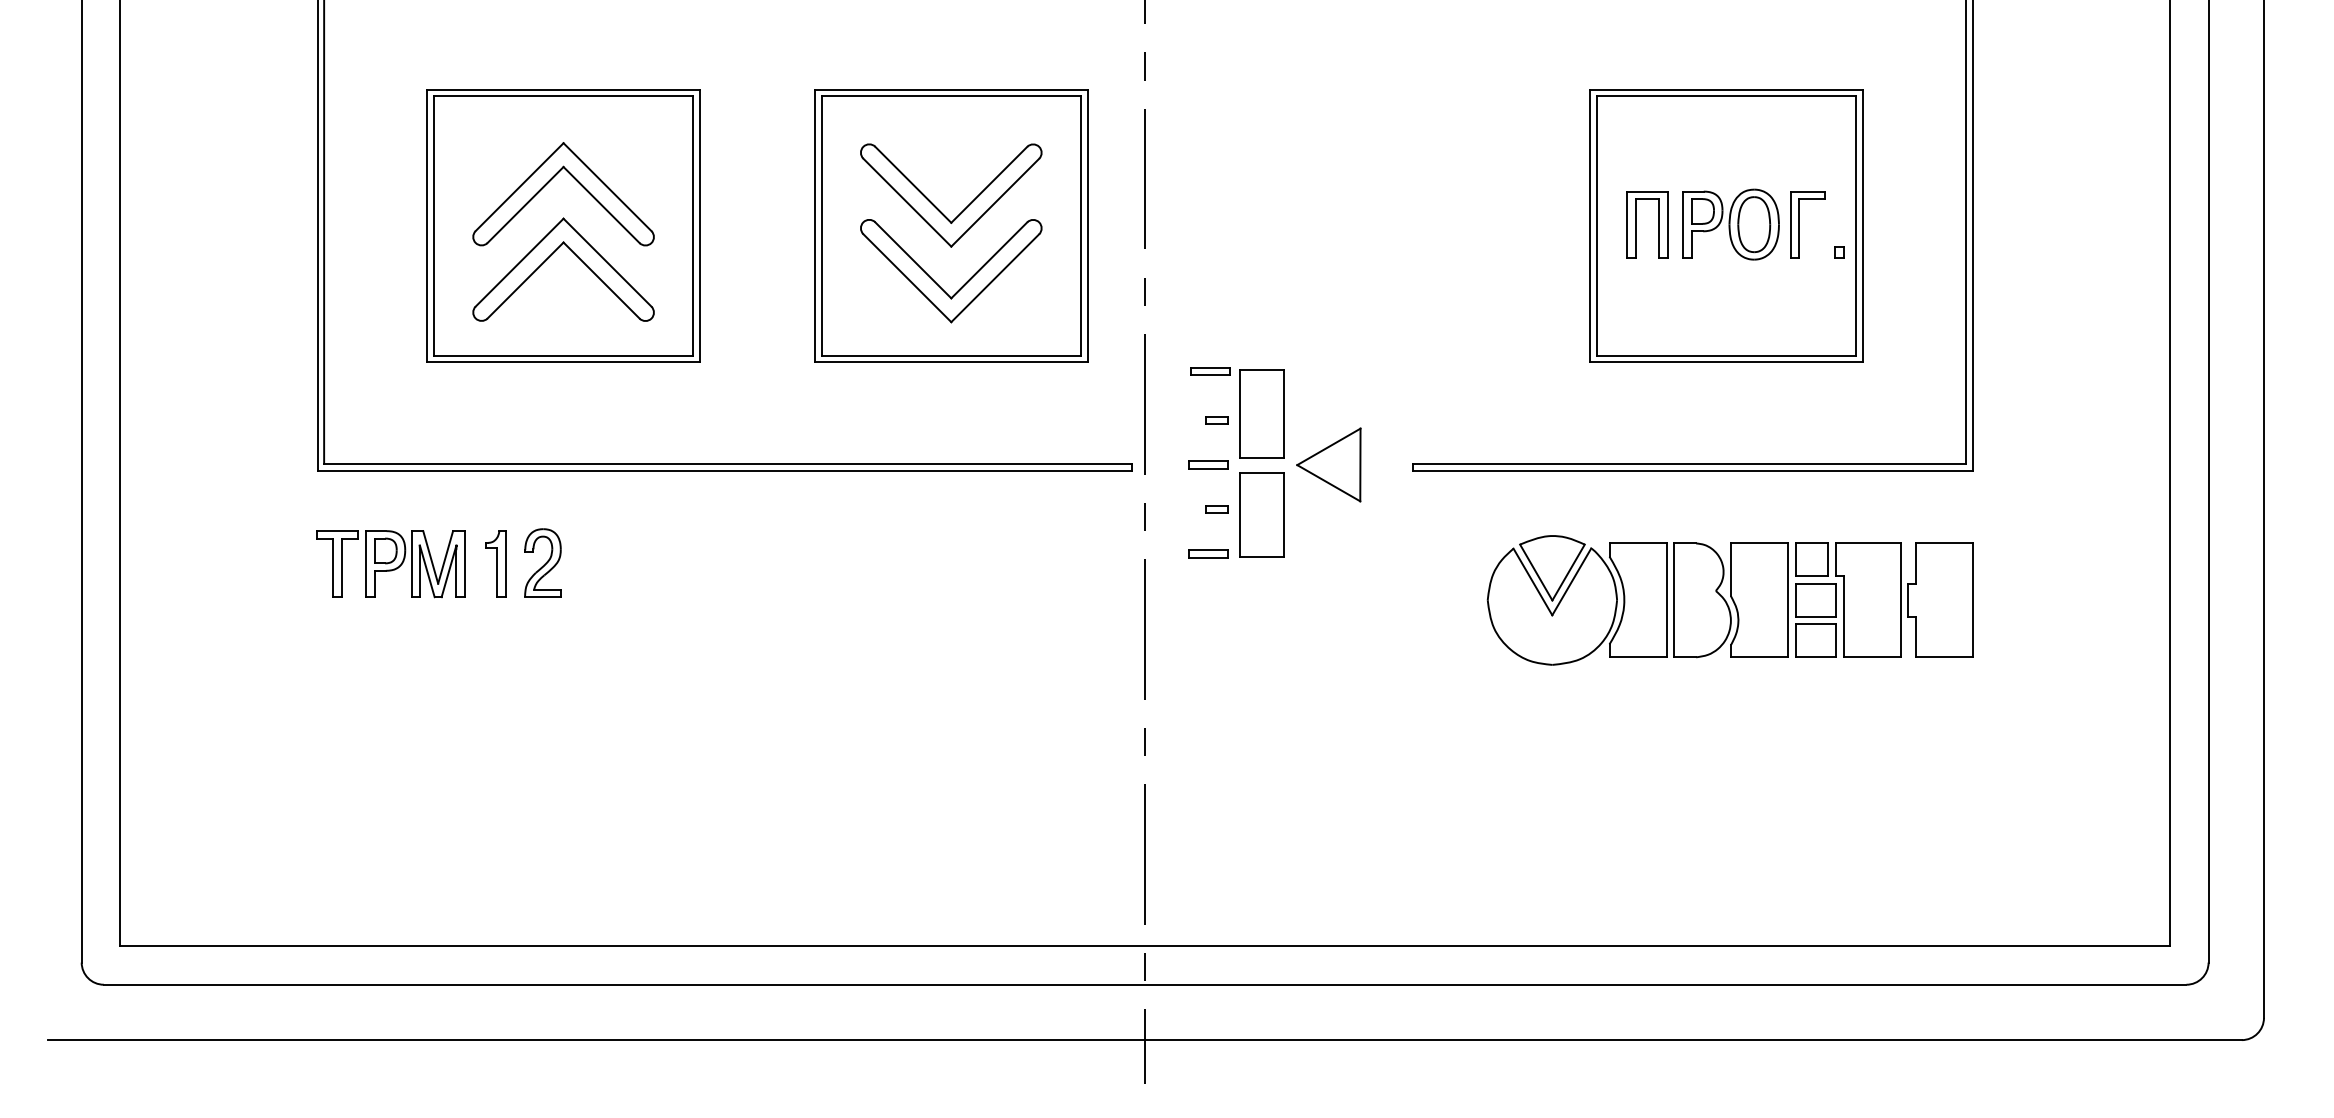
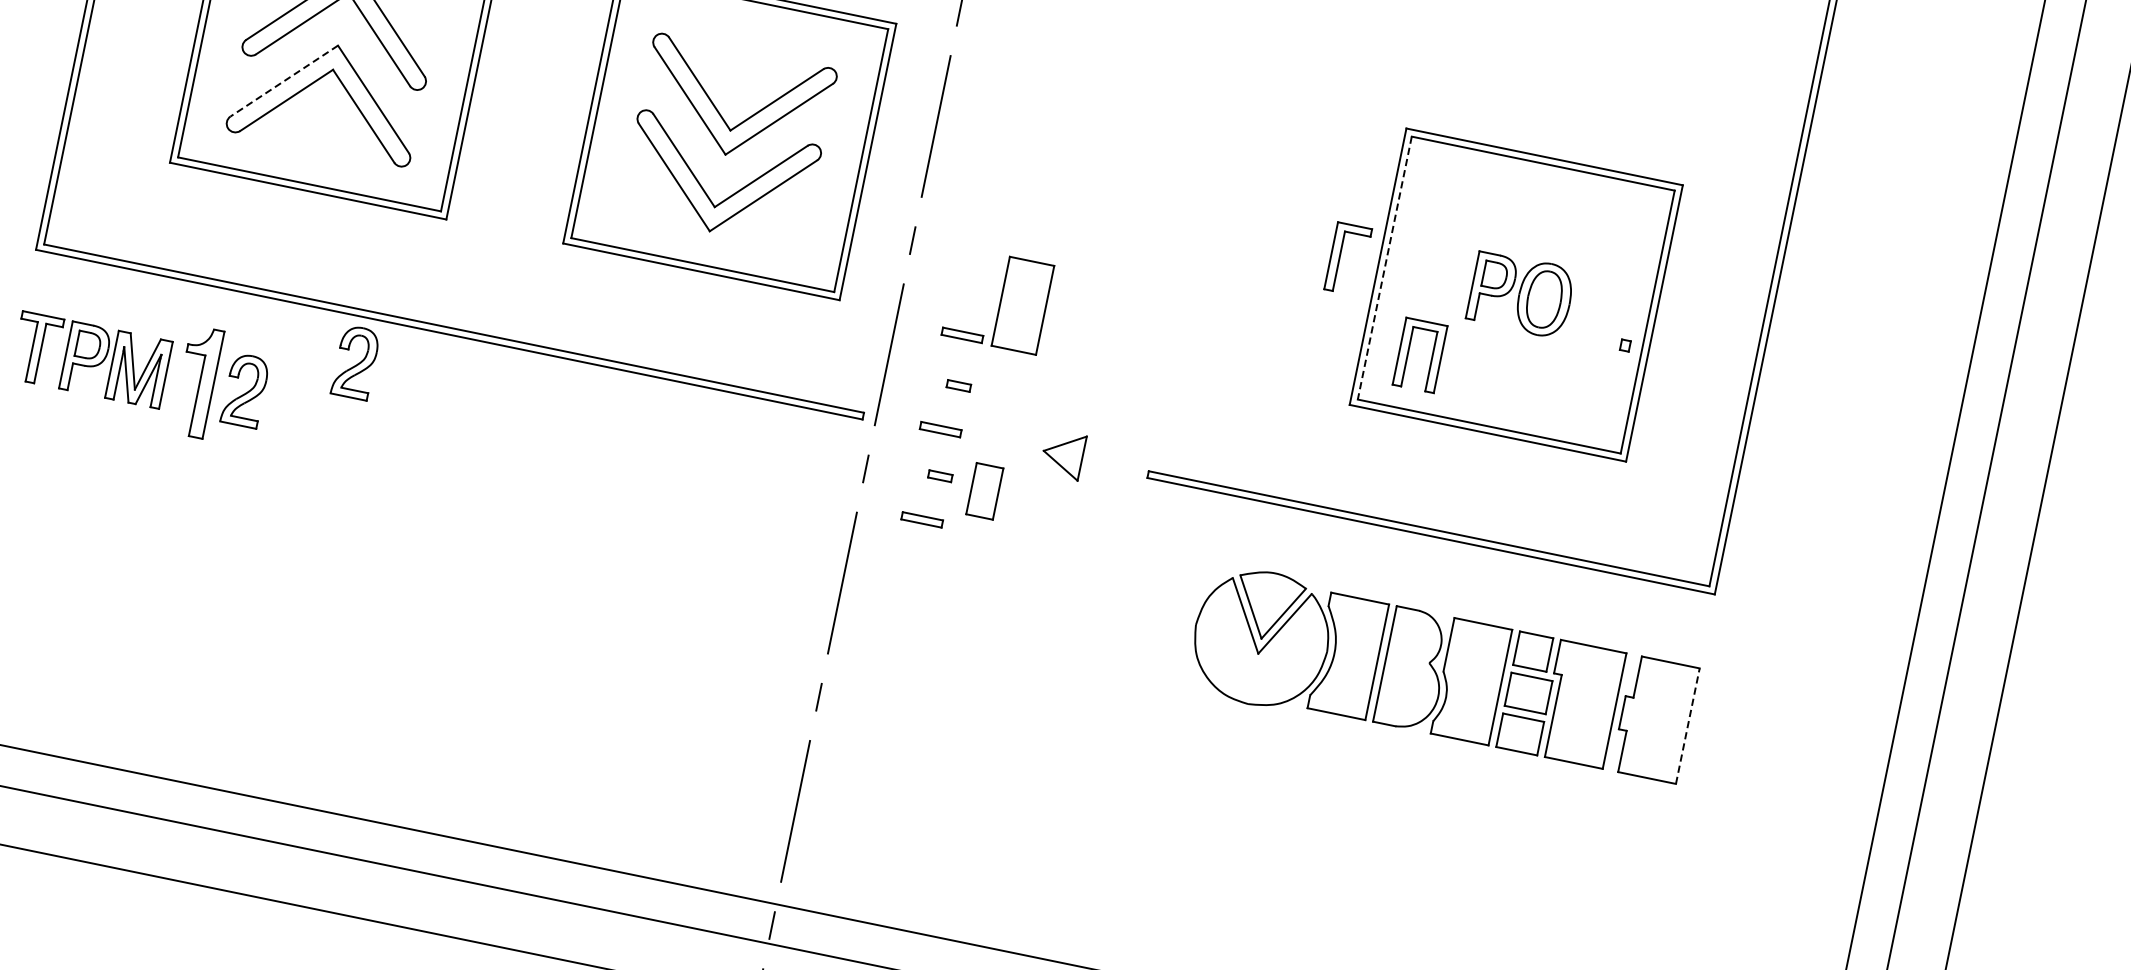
part: (1636, 224) -> (1409, 352), moved
part: (1799, 224) -> (1339, 257), moved
line: (1597, 225) -> (1385, 267), solid -> dashed
line: (519, 263) -> (284, 81), solid -> dashed
part: (1261, 413) -> (1022, 305), moved
part: (1328, 464) -> (1062, 454), size x0.6
part: (641, 514) -> (355, 361), added
part: (1261, 514) -> (984, 490), size x0.6
part: (495, 563) -> (197, 381), size x1.6
line: (1972, 600) -> (1687, 726), solid -> dashed

